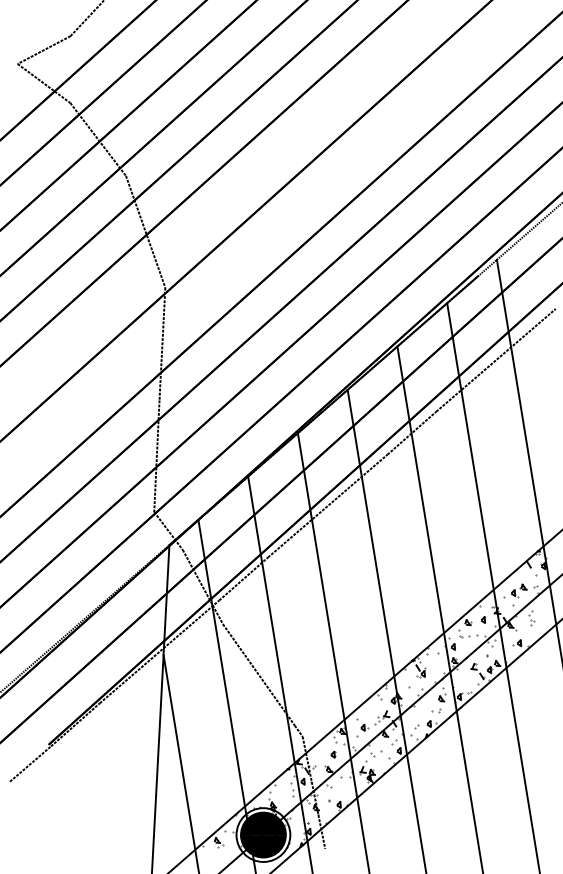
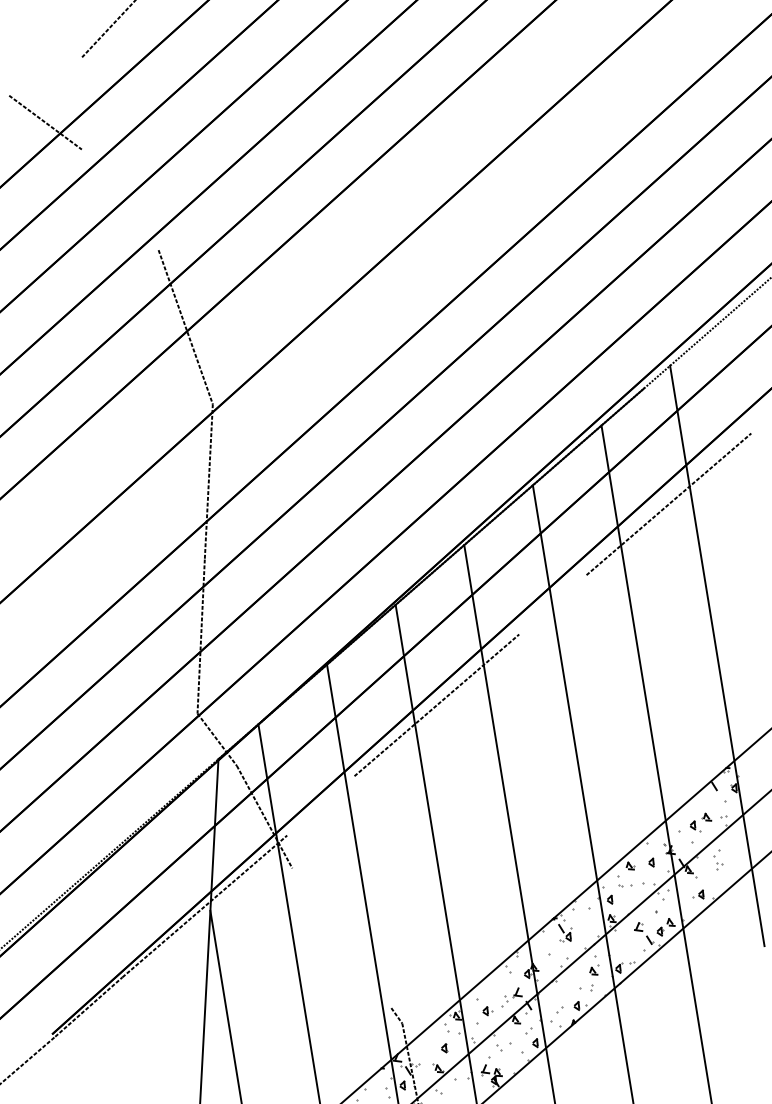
line: (43, 50) -> (44, 77), removed
line: (98, 139) -> (120, 199), removed
line: (411, 432) -> (552, 603), removed
line: (243, 578) -> (320, 805), removed
line: (258, 674) -> (341, 937), removed

